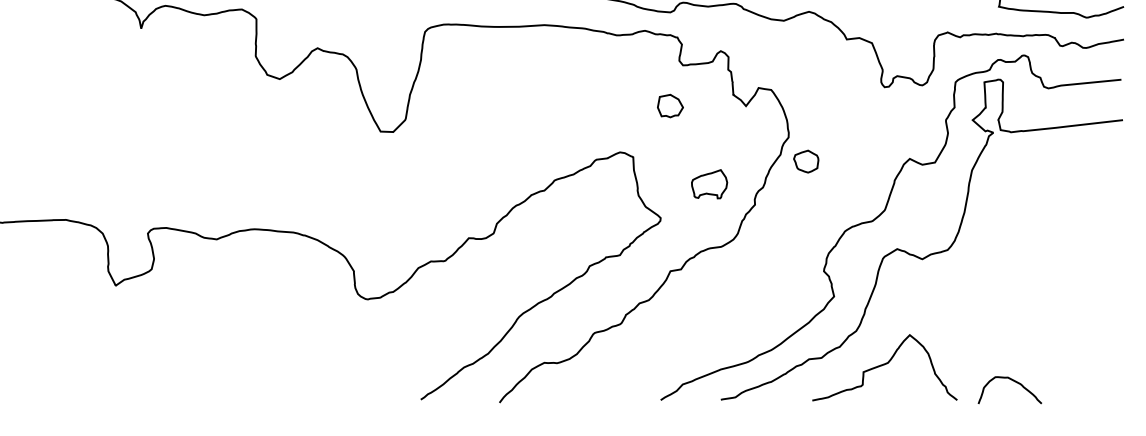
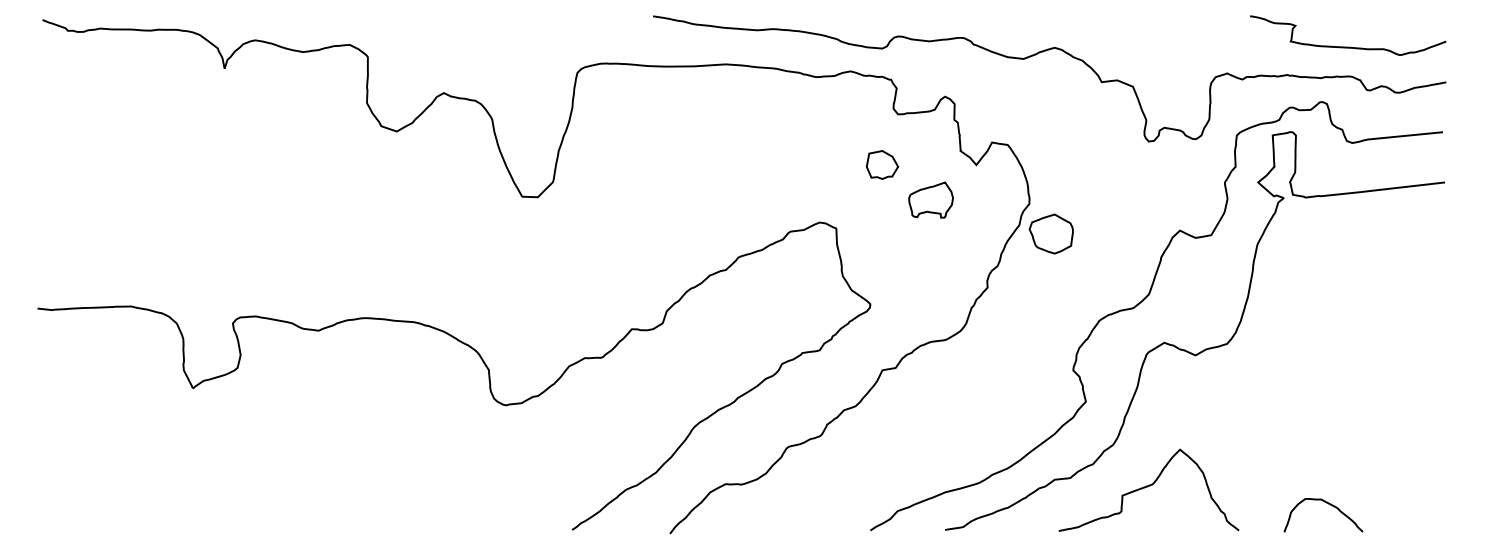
part: (805, 161) -> (1050, 233), size x1.43
part: (709, 183) -> (930, 199), moved
curve: (1014, 381) -> (1328, 504), moved

